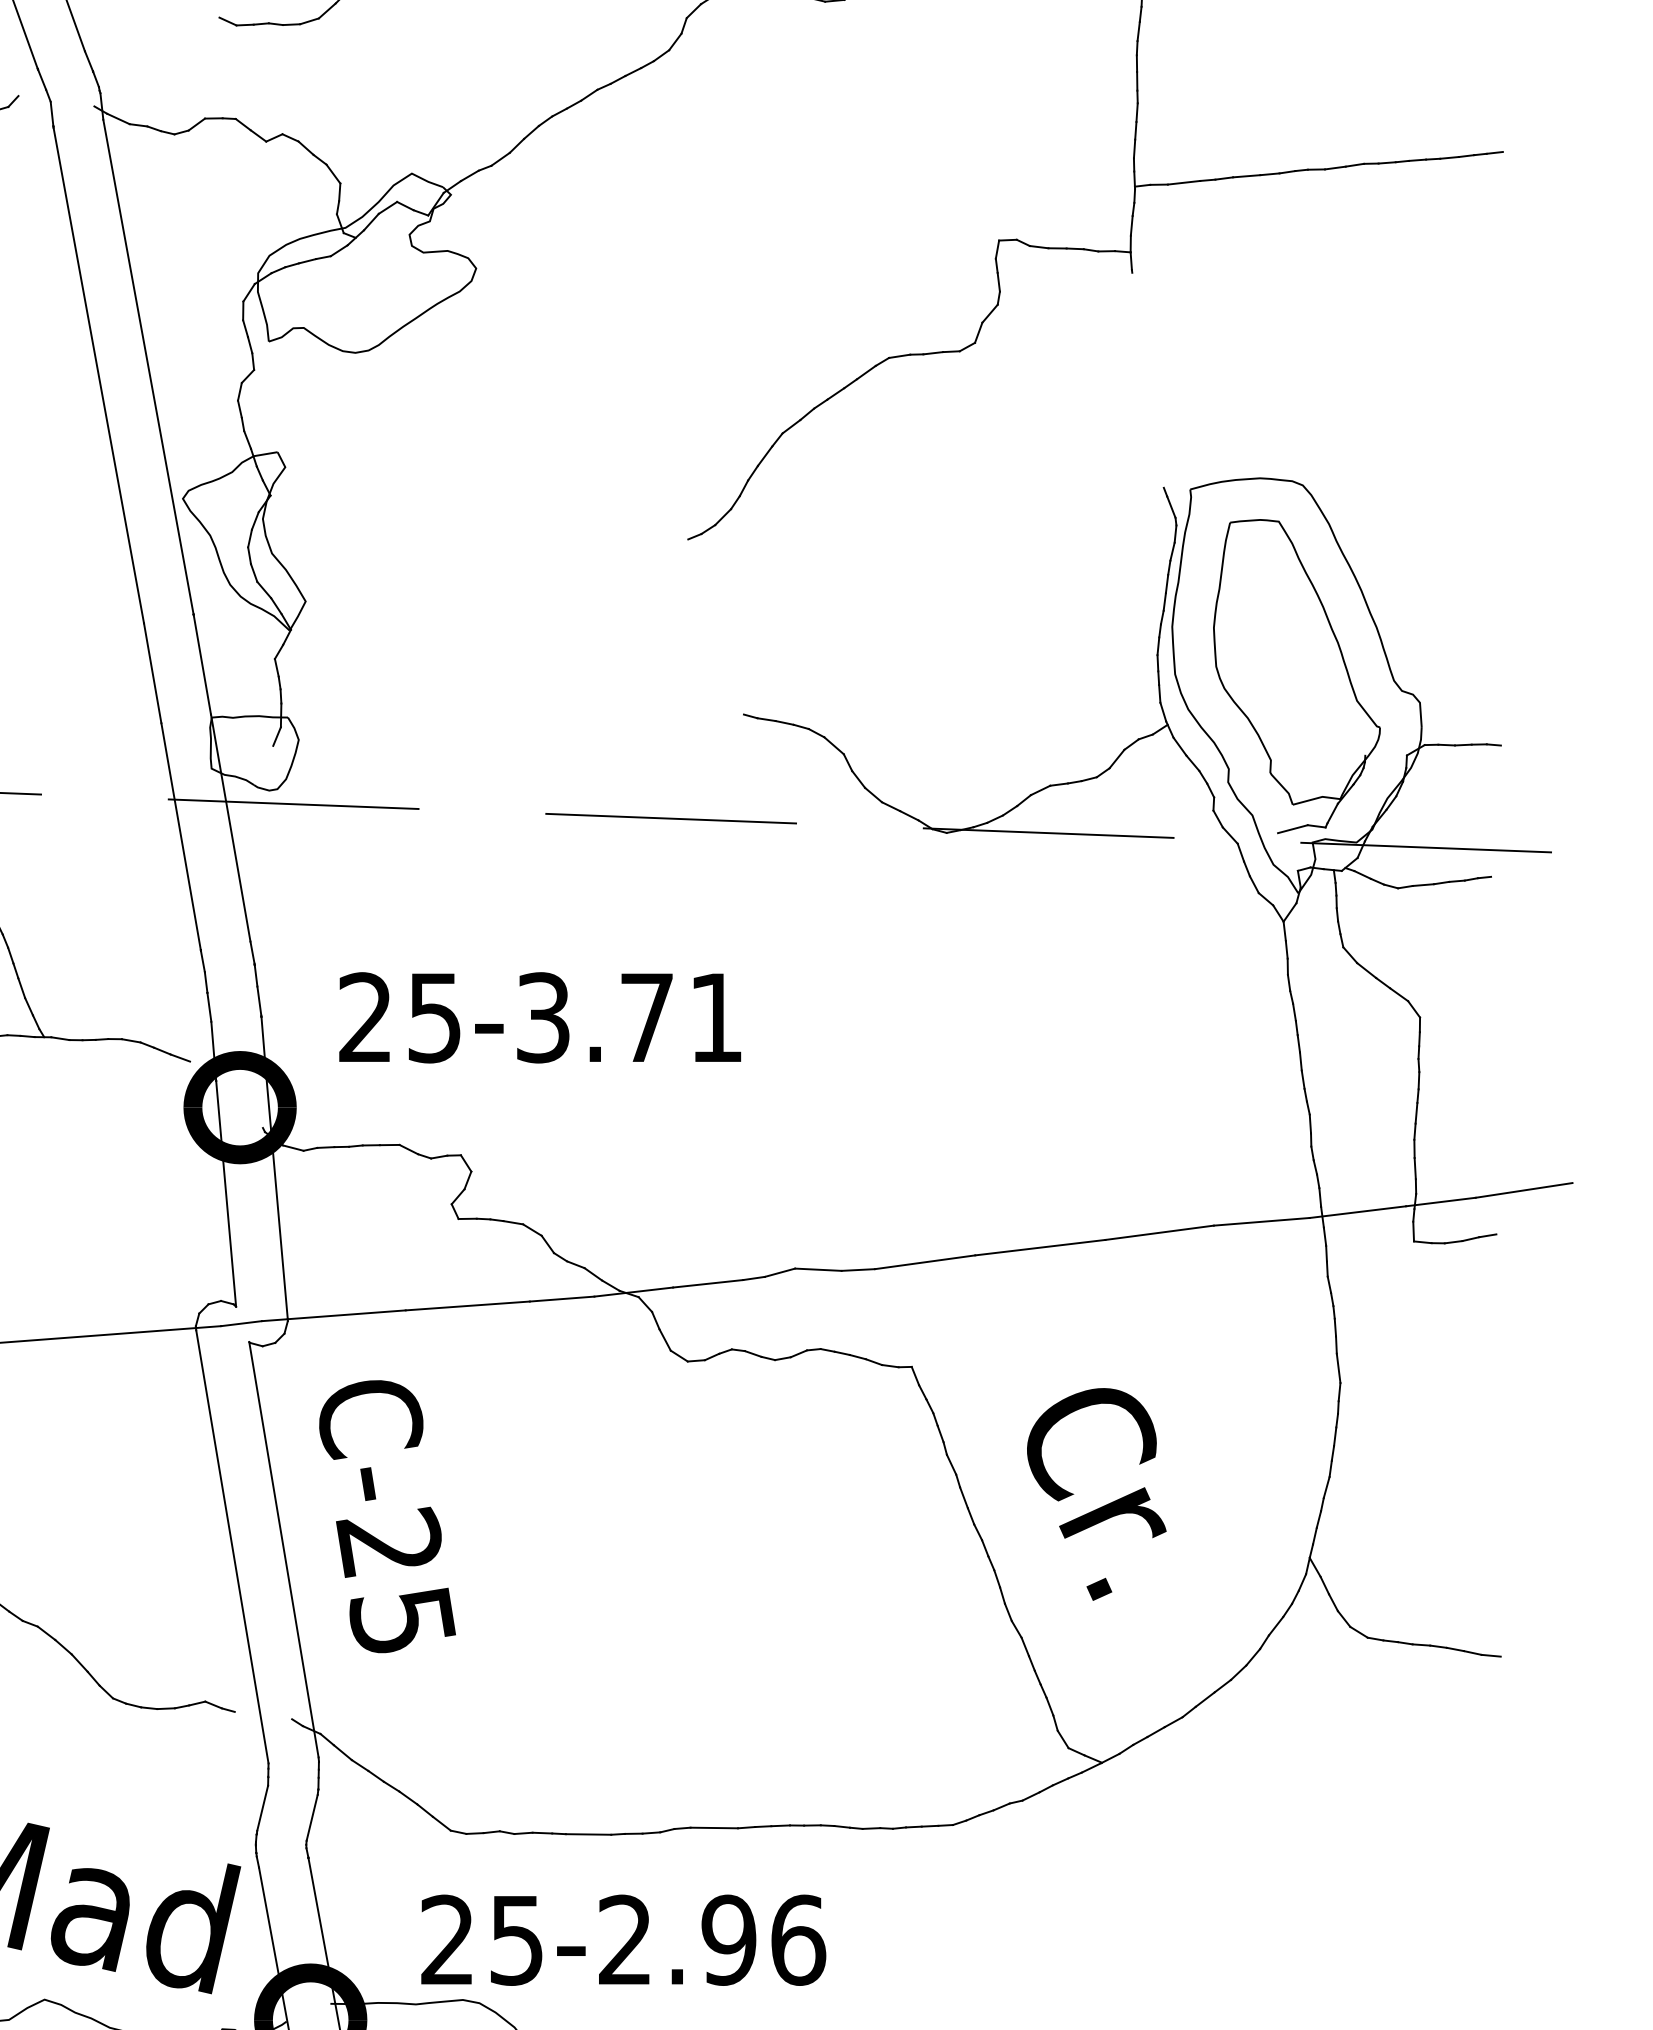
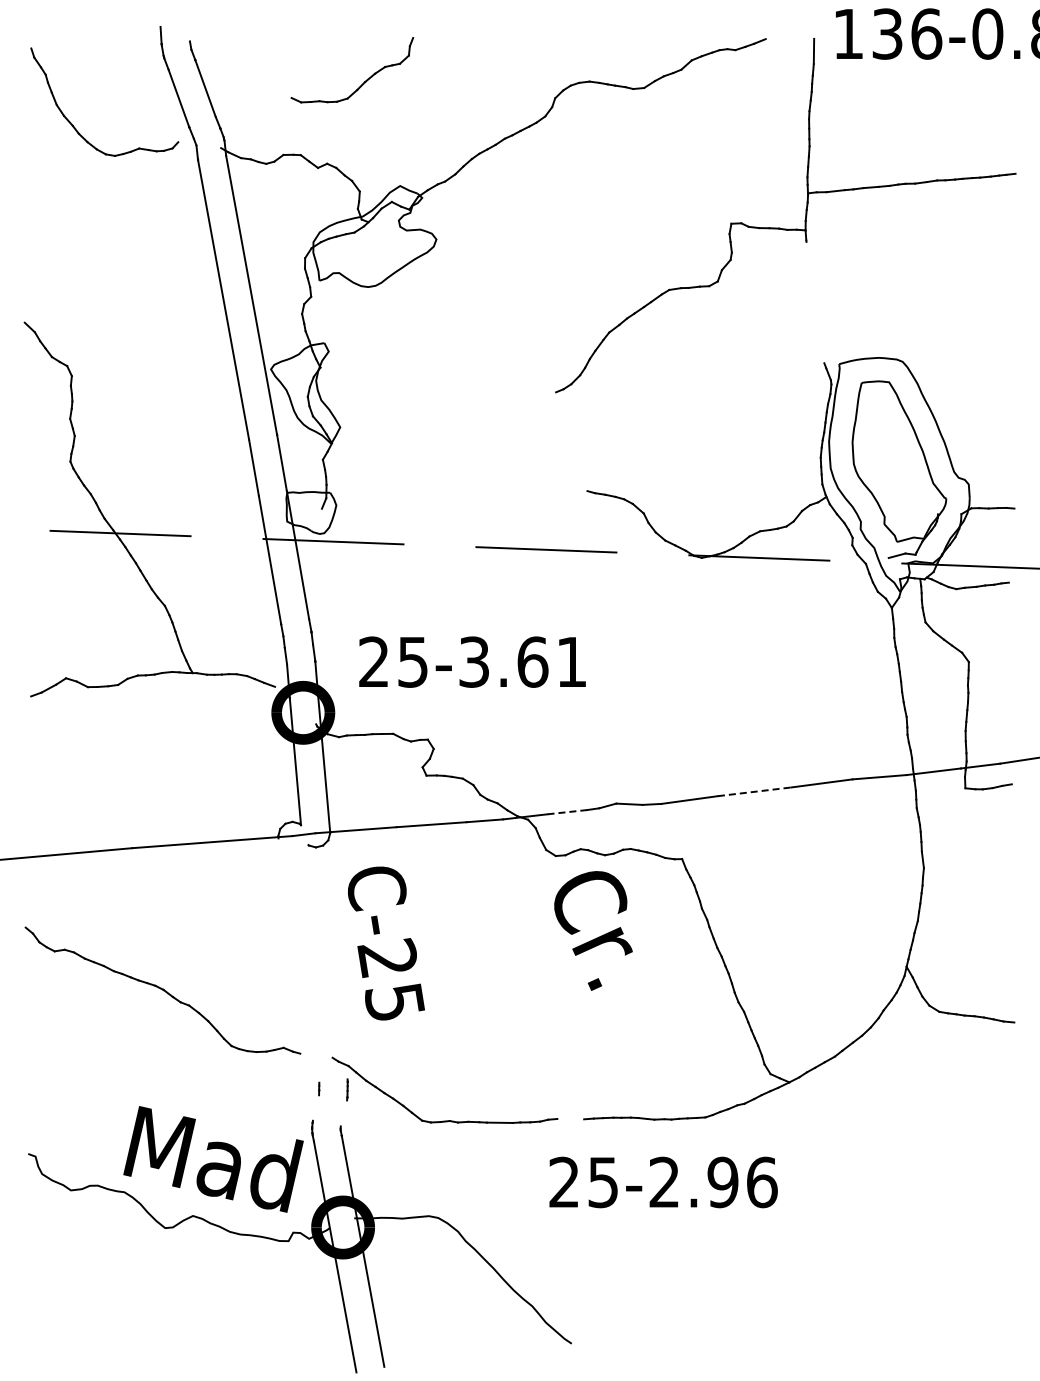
text: (646, 1016) -> (532, 661), 25-3.71 -> 25-3.61
line: (1040, 1247) -> (754, 791), solid -> dashed
line: (708, 1284) -> (567, 812), solid -> dashed
text: (1096, 1493) -> (593, 930), moved
line: (231, 1546) -> (298, 960), removed
line: (283, 1550) -> (327, 962), removed
line: (261, 1807) -> (315, 1107), removed
line: (311, 1817) -> (343, 1113), removed
line: (713, 1826) -> (570, 1118), removed
text: (623, 1940) -> (663, 1182), moved

